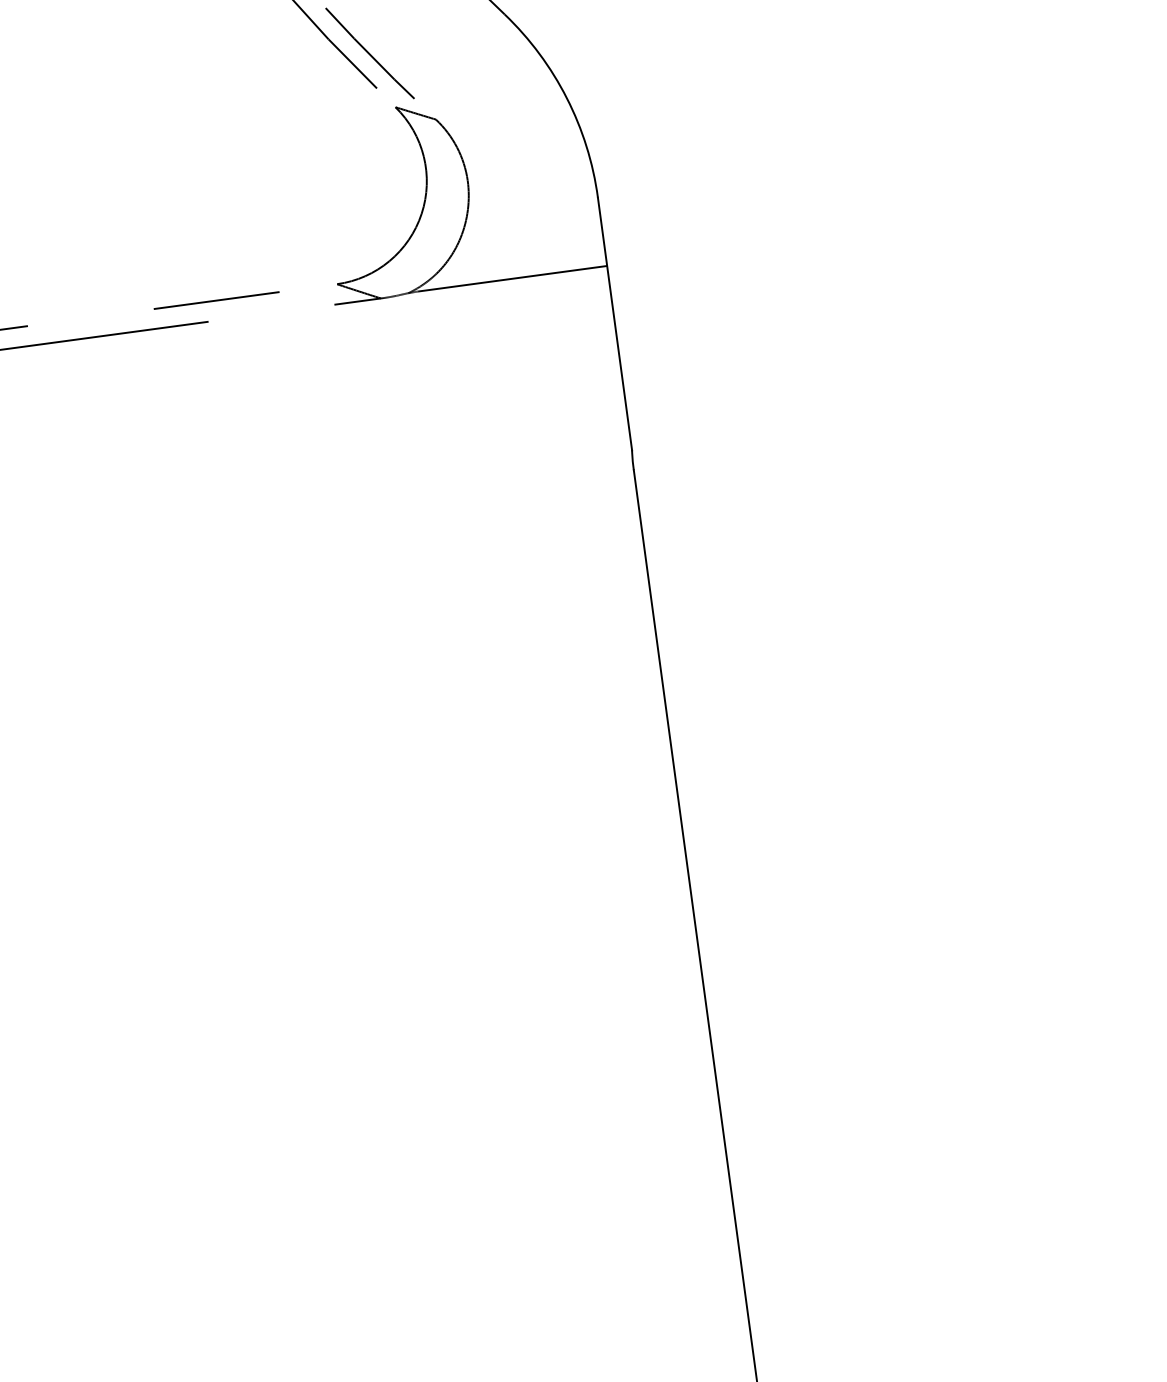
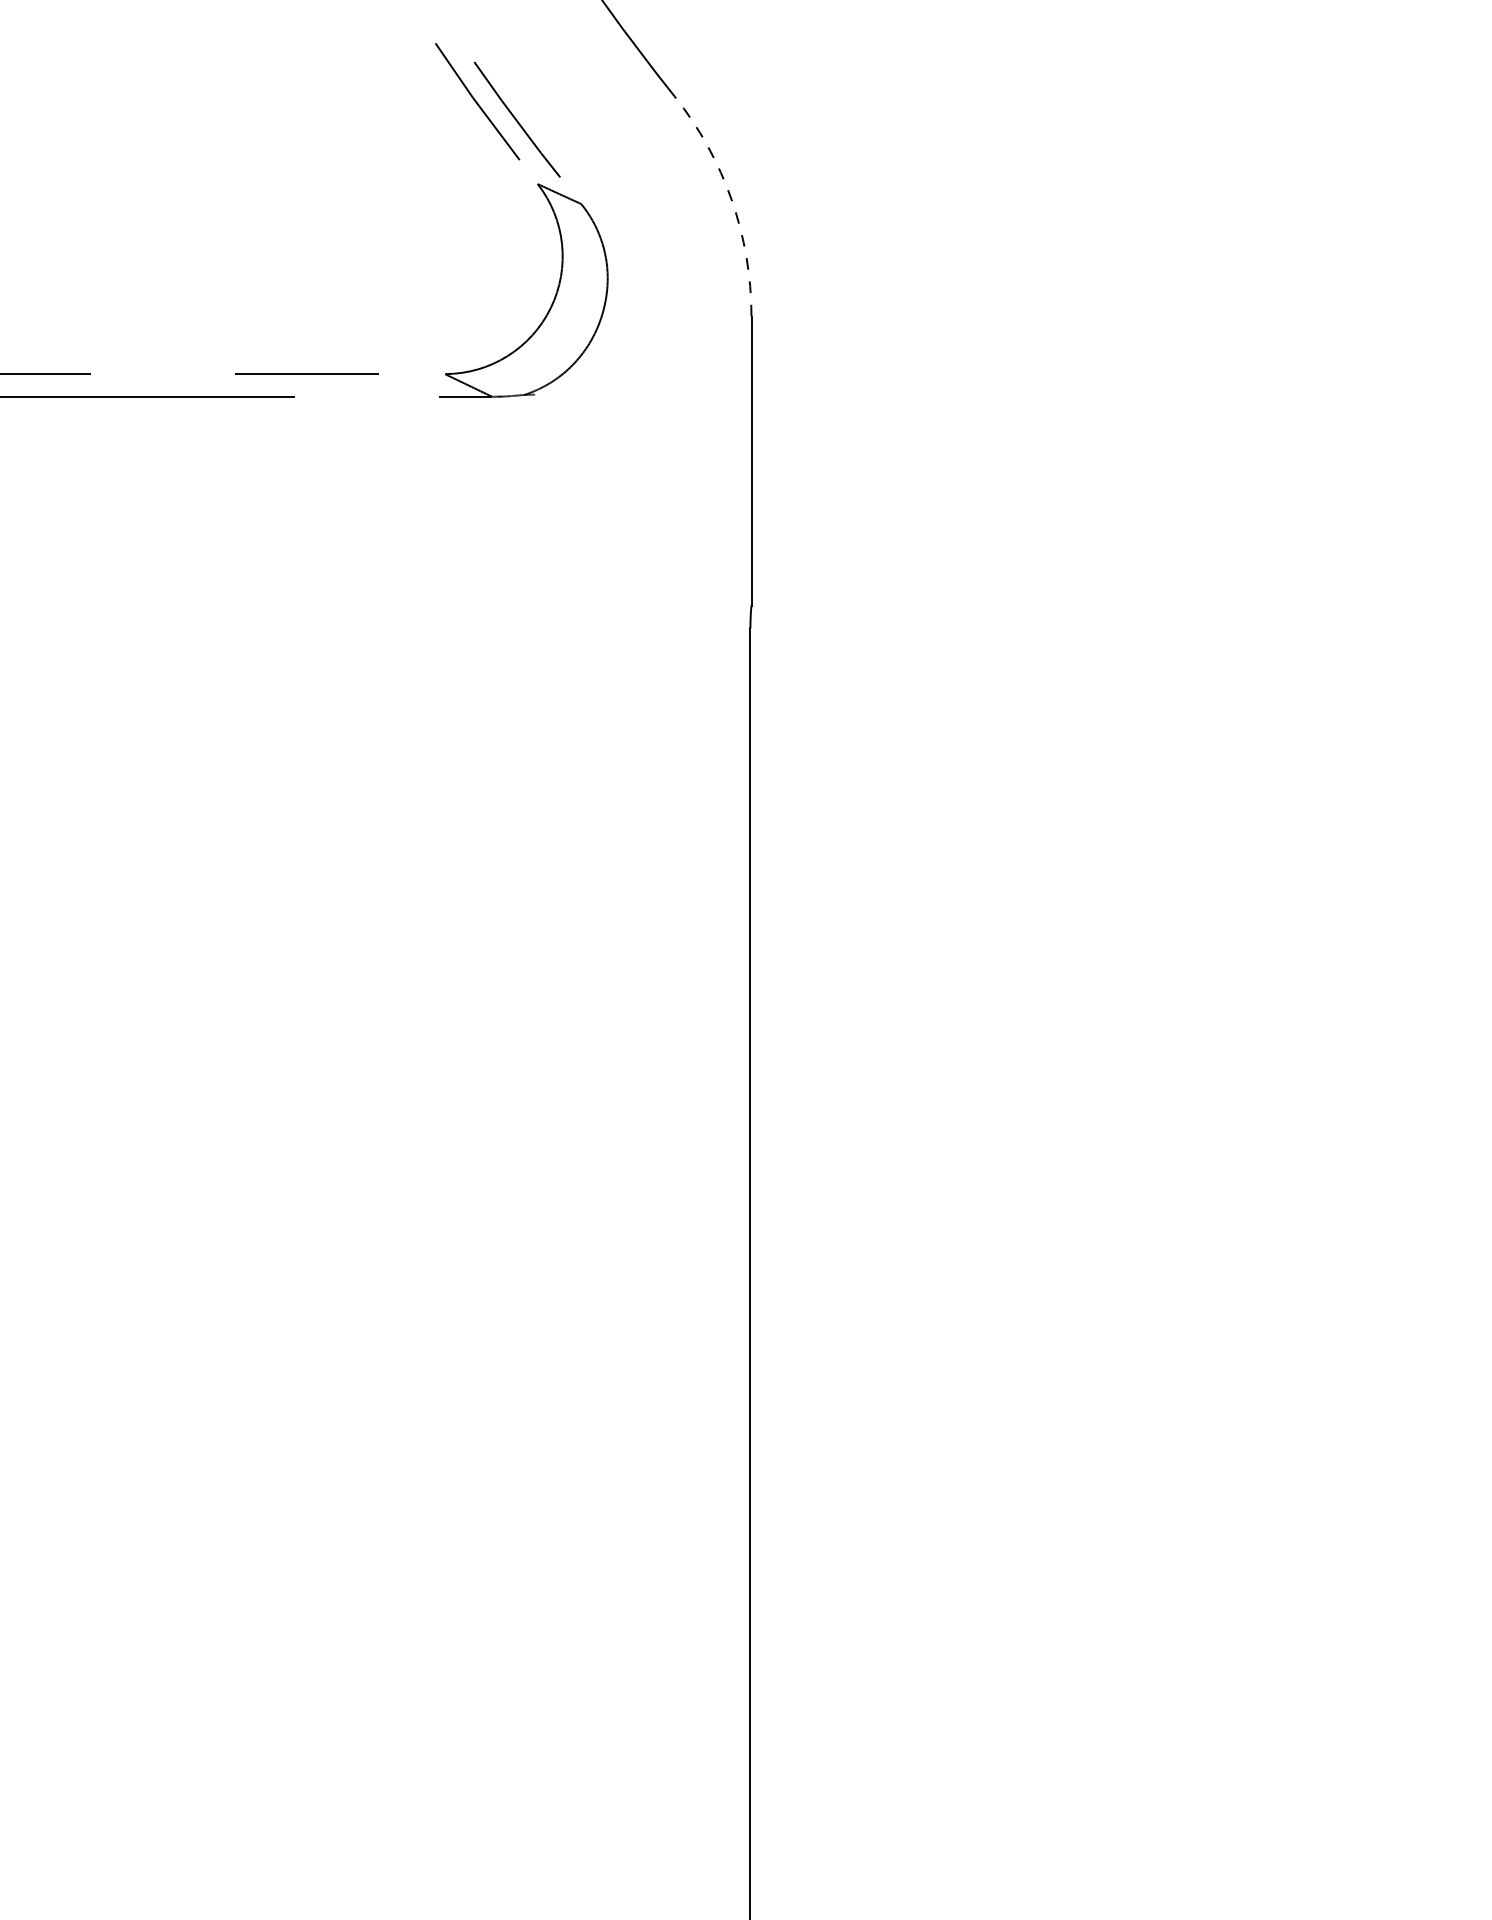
arc: (566, 97) -> (731, 199), solid -> dashed
line: (512, 278) -> (643, 394), removed

